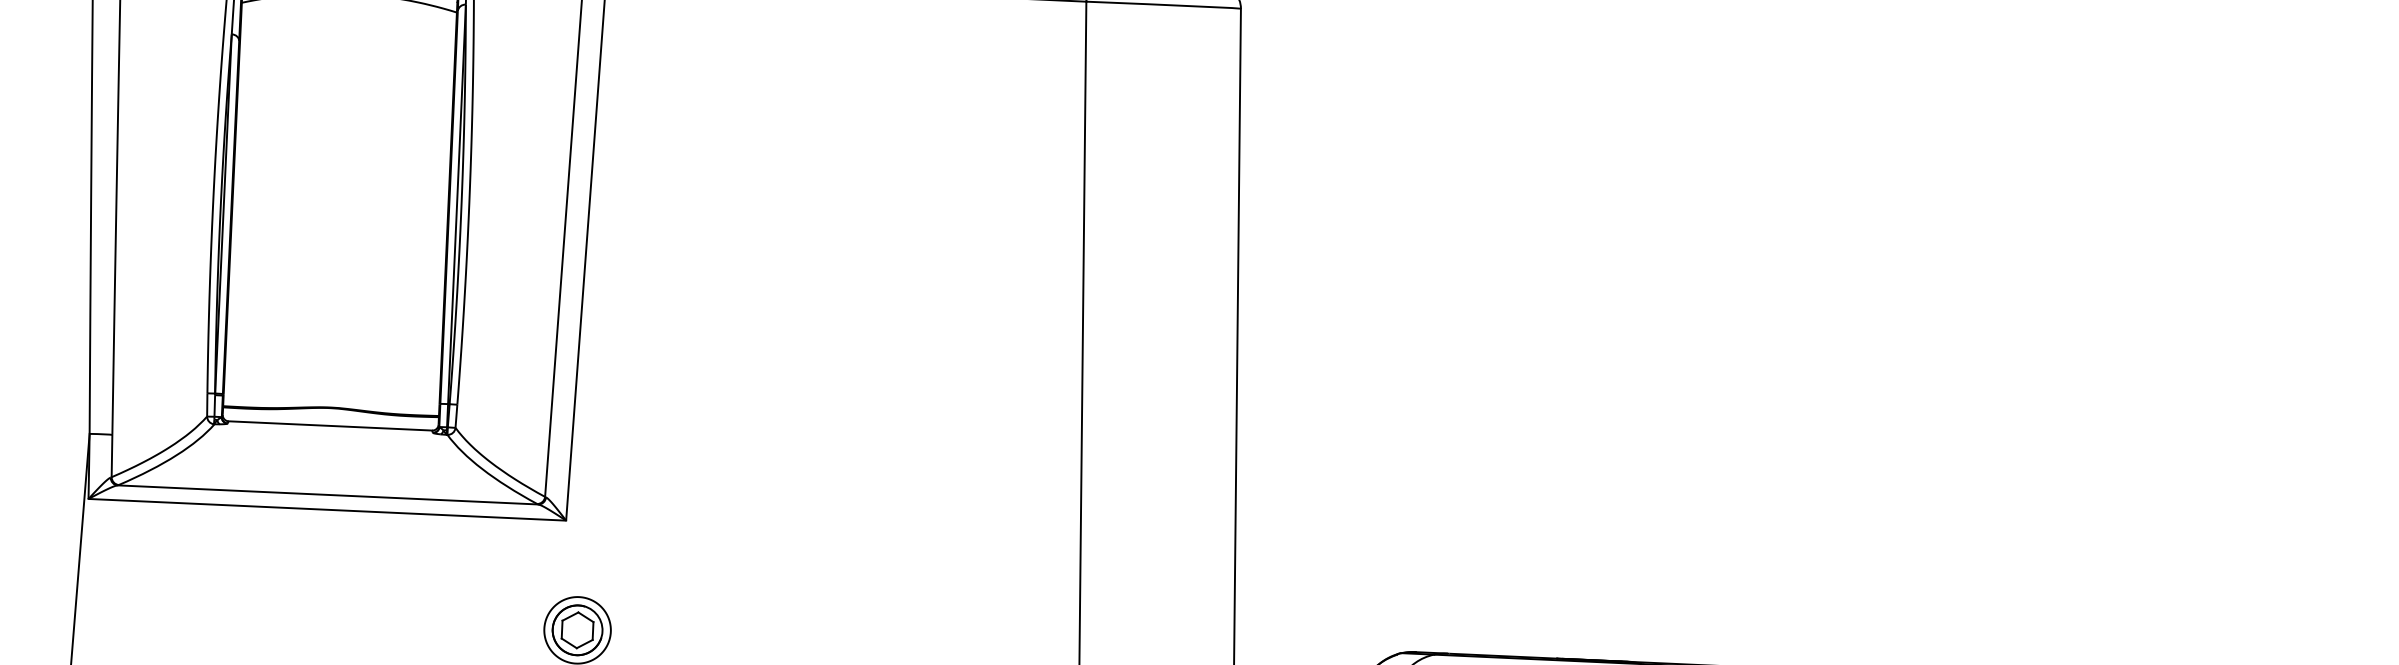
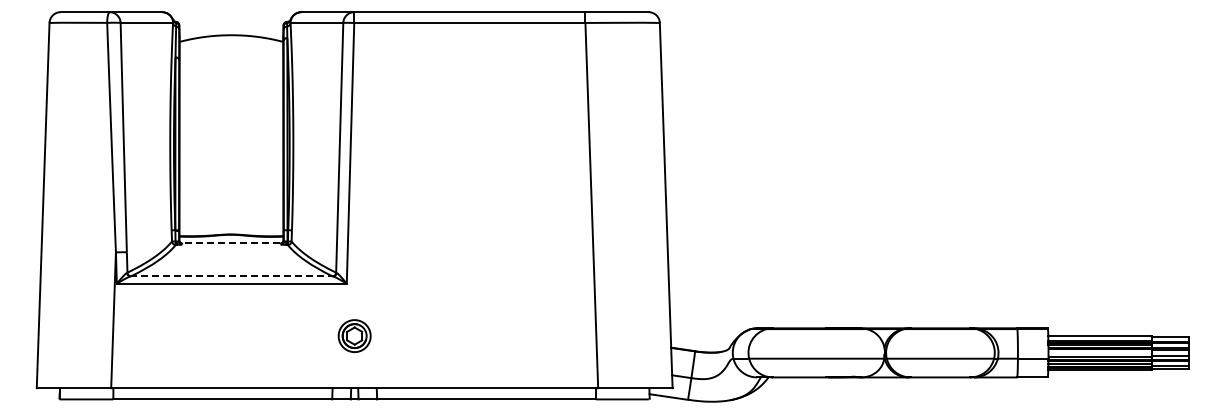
line: (330, 426) -> (231, 243), solid -> dashed
line: (329, 494) -> (232, 276), solid -> dashed

